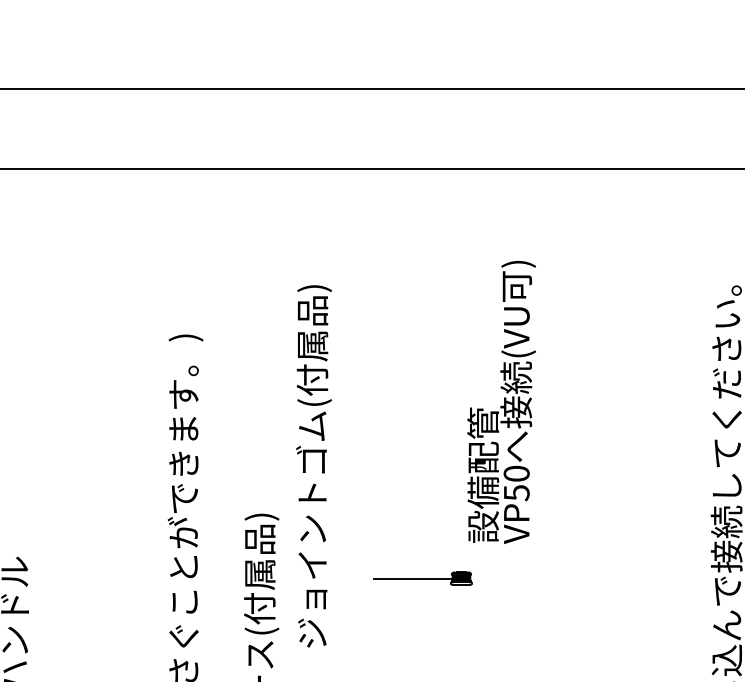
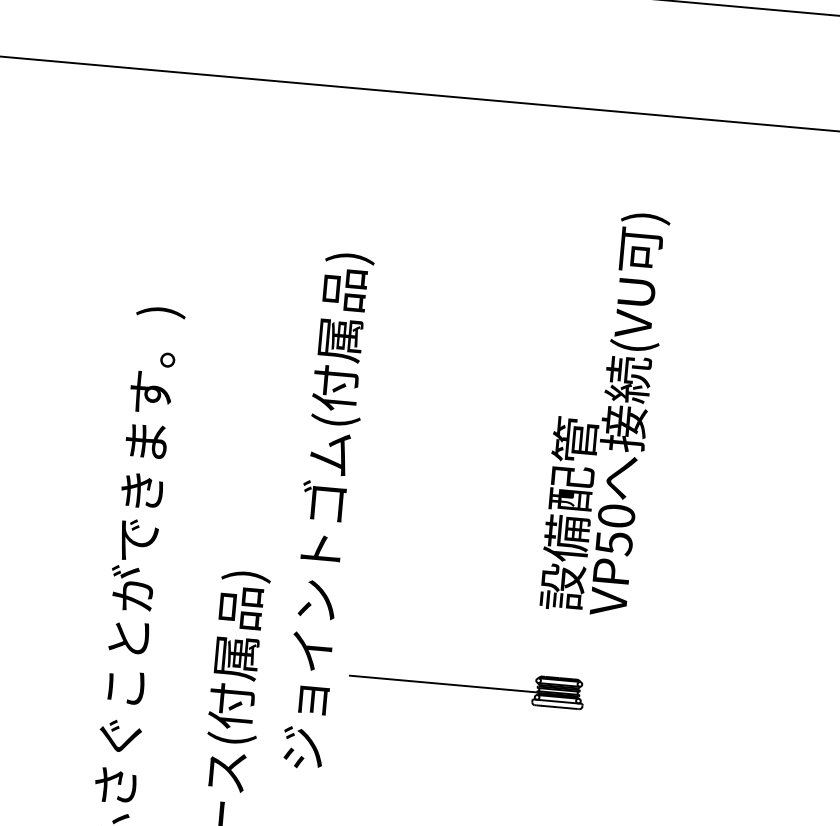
text: (501, 402) -> (604, 412), moved
part: (422, 578) -> (466, 684), size x1.67

